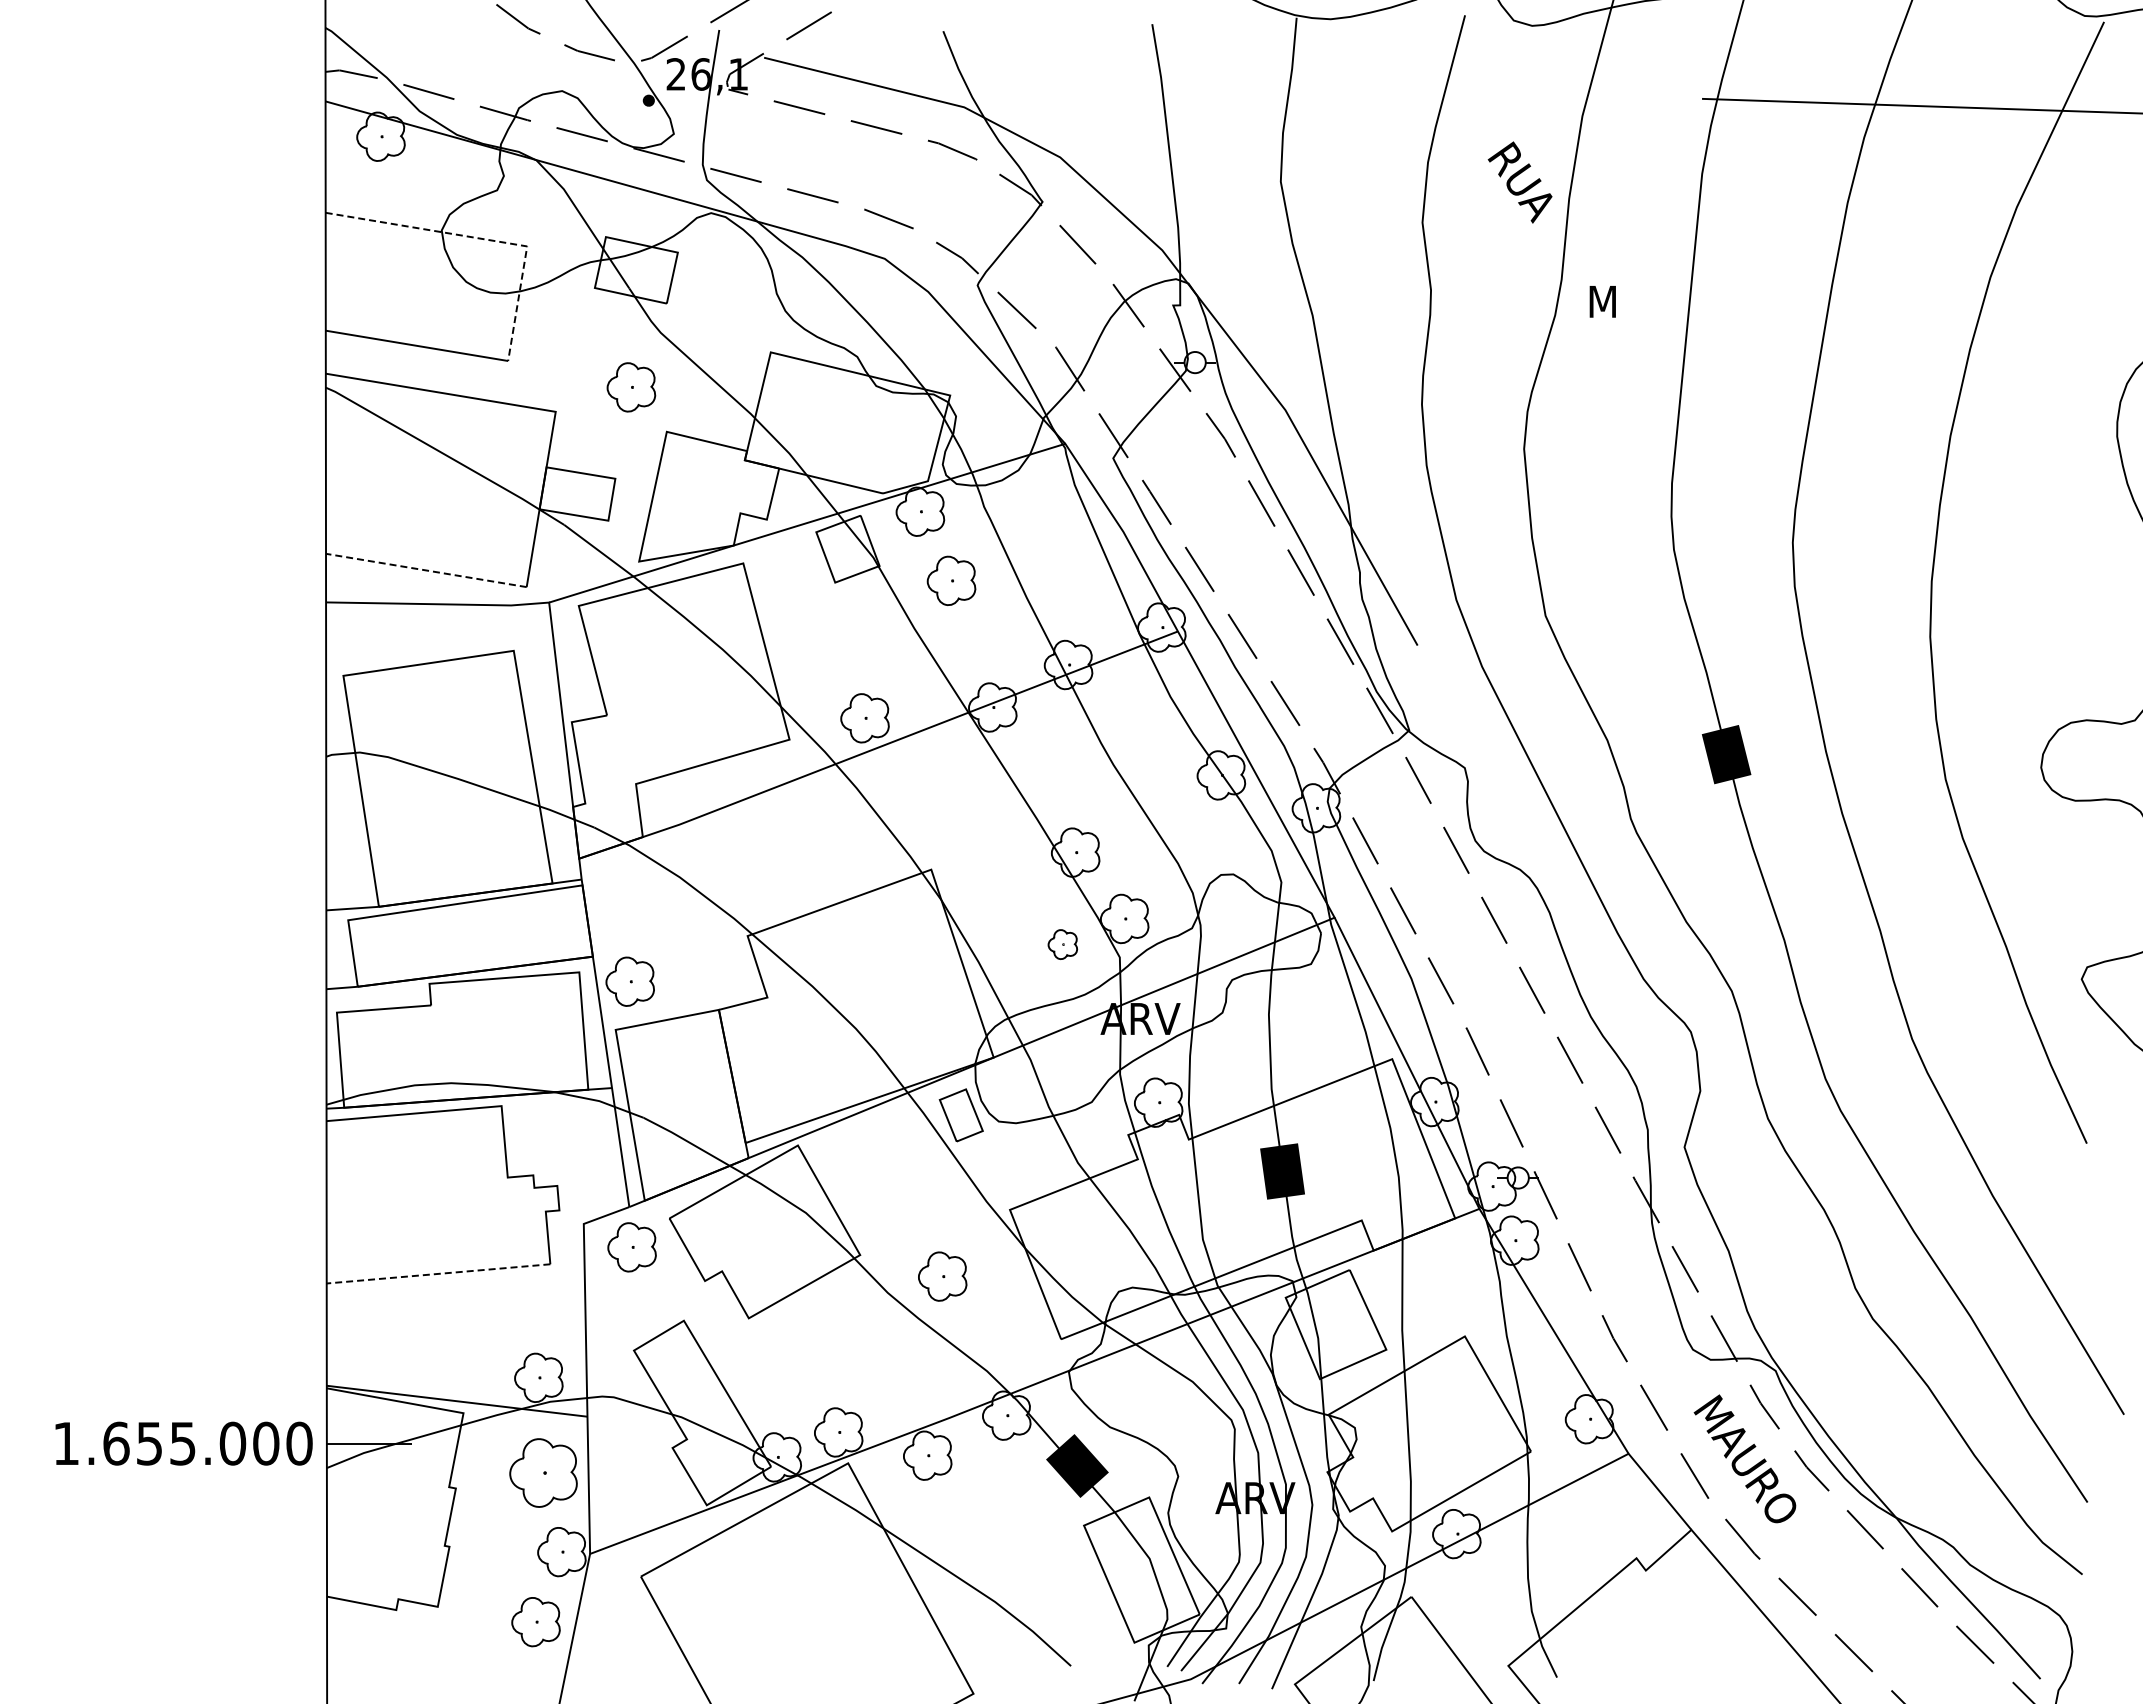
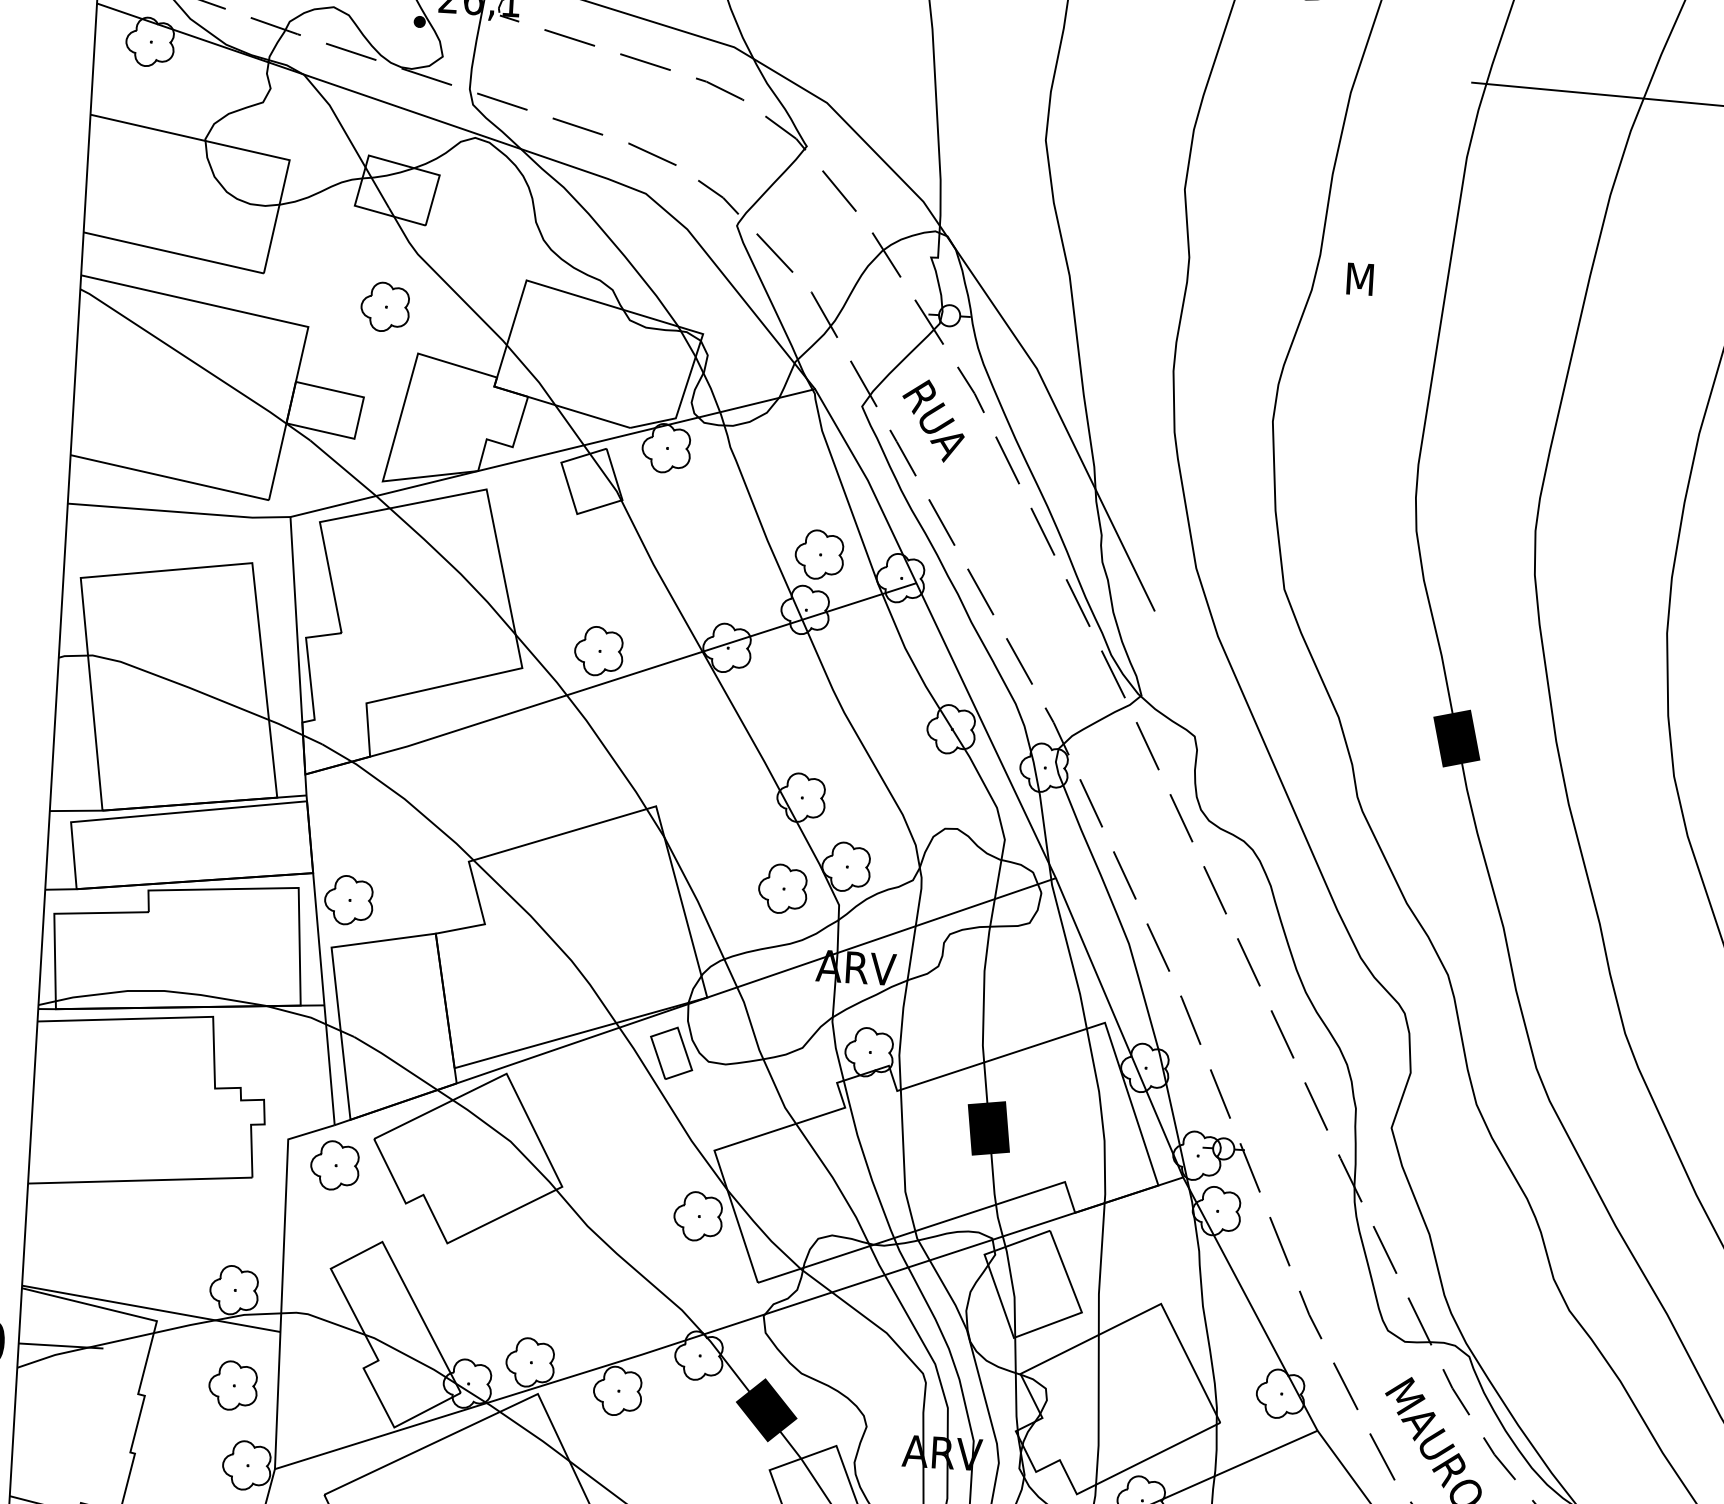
text: (1519, 182) -> (932, 420), moved
line: (484, 239) -> (247, 150), dashed -> solid
line: (426, 570) -> (169, 477), dashed -> solid
part: (951, 580) -> (819, 554), moved
part: (1062, 944) -> (782, 888), size x1.67
line: (438, 1273) -> (140, 1180), dashed -> solid
part: (942, 1276) -> (698, 1216), moved
part: (543, 1473) -> (233, 1386), size x0.71

